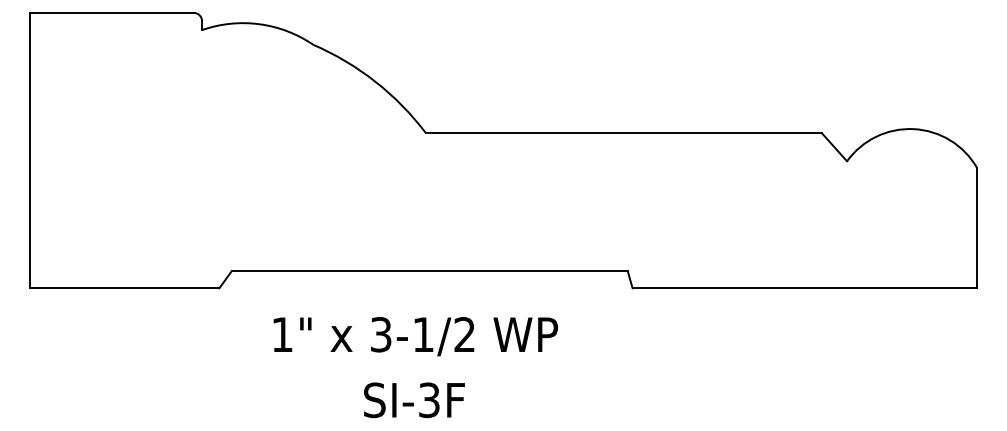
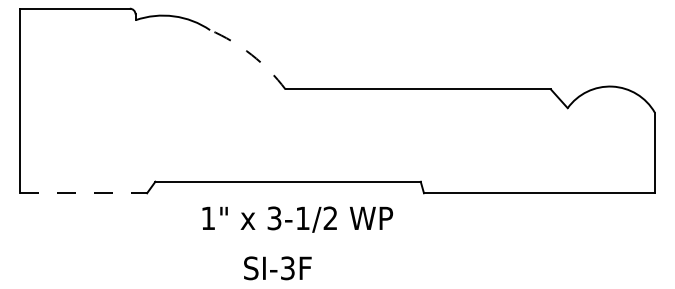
arc: (375, 81) -> (251, 54), solid -> dashed
line: (125, 288) -> (84, 193), solid -> dashed
text: (415, 336) -> (297, 219), moved

